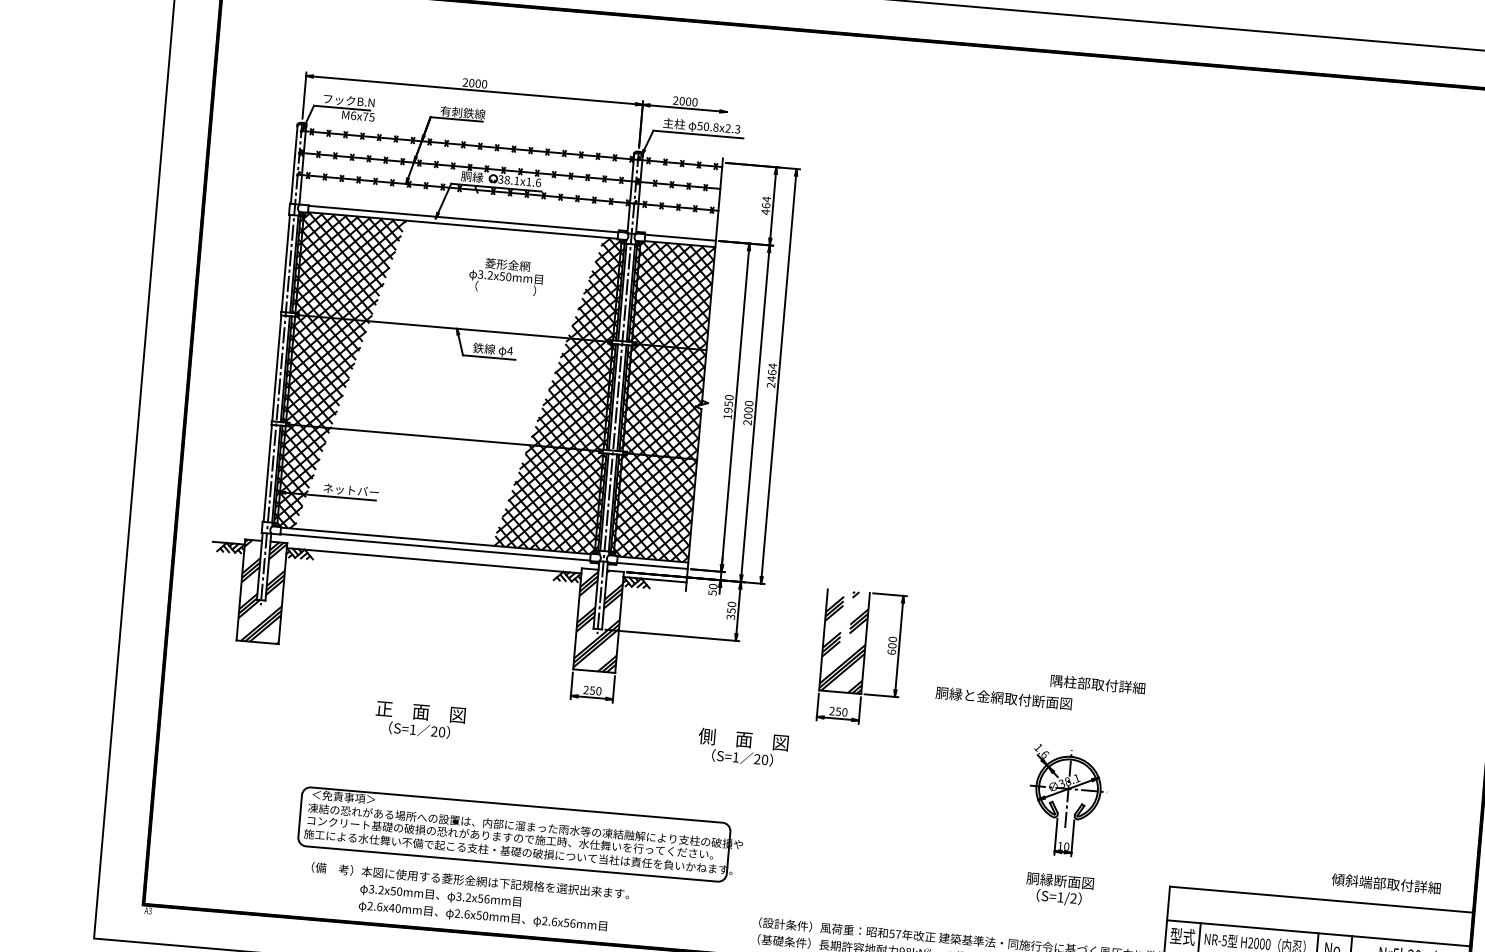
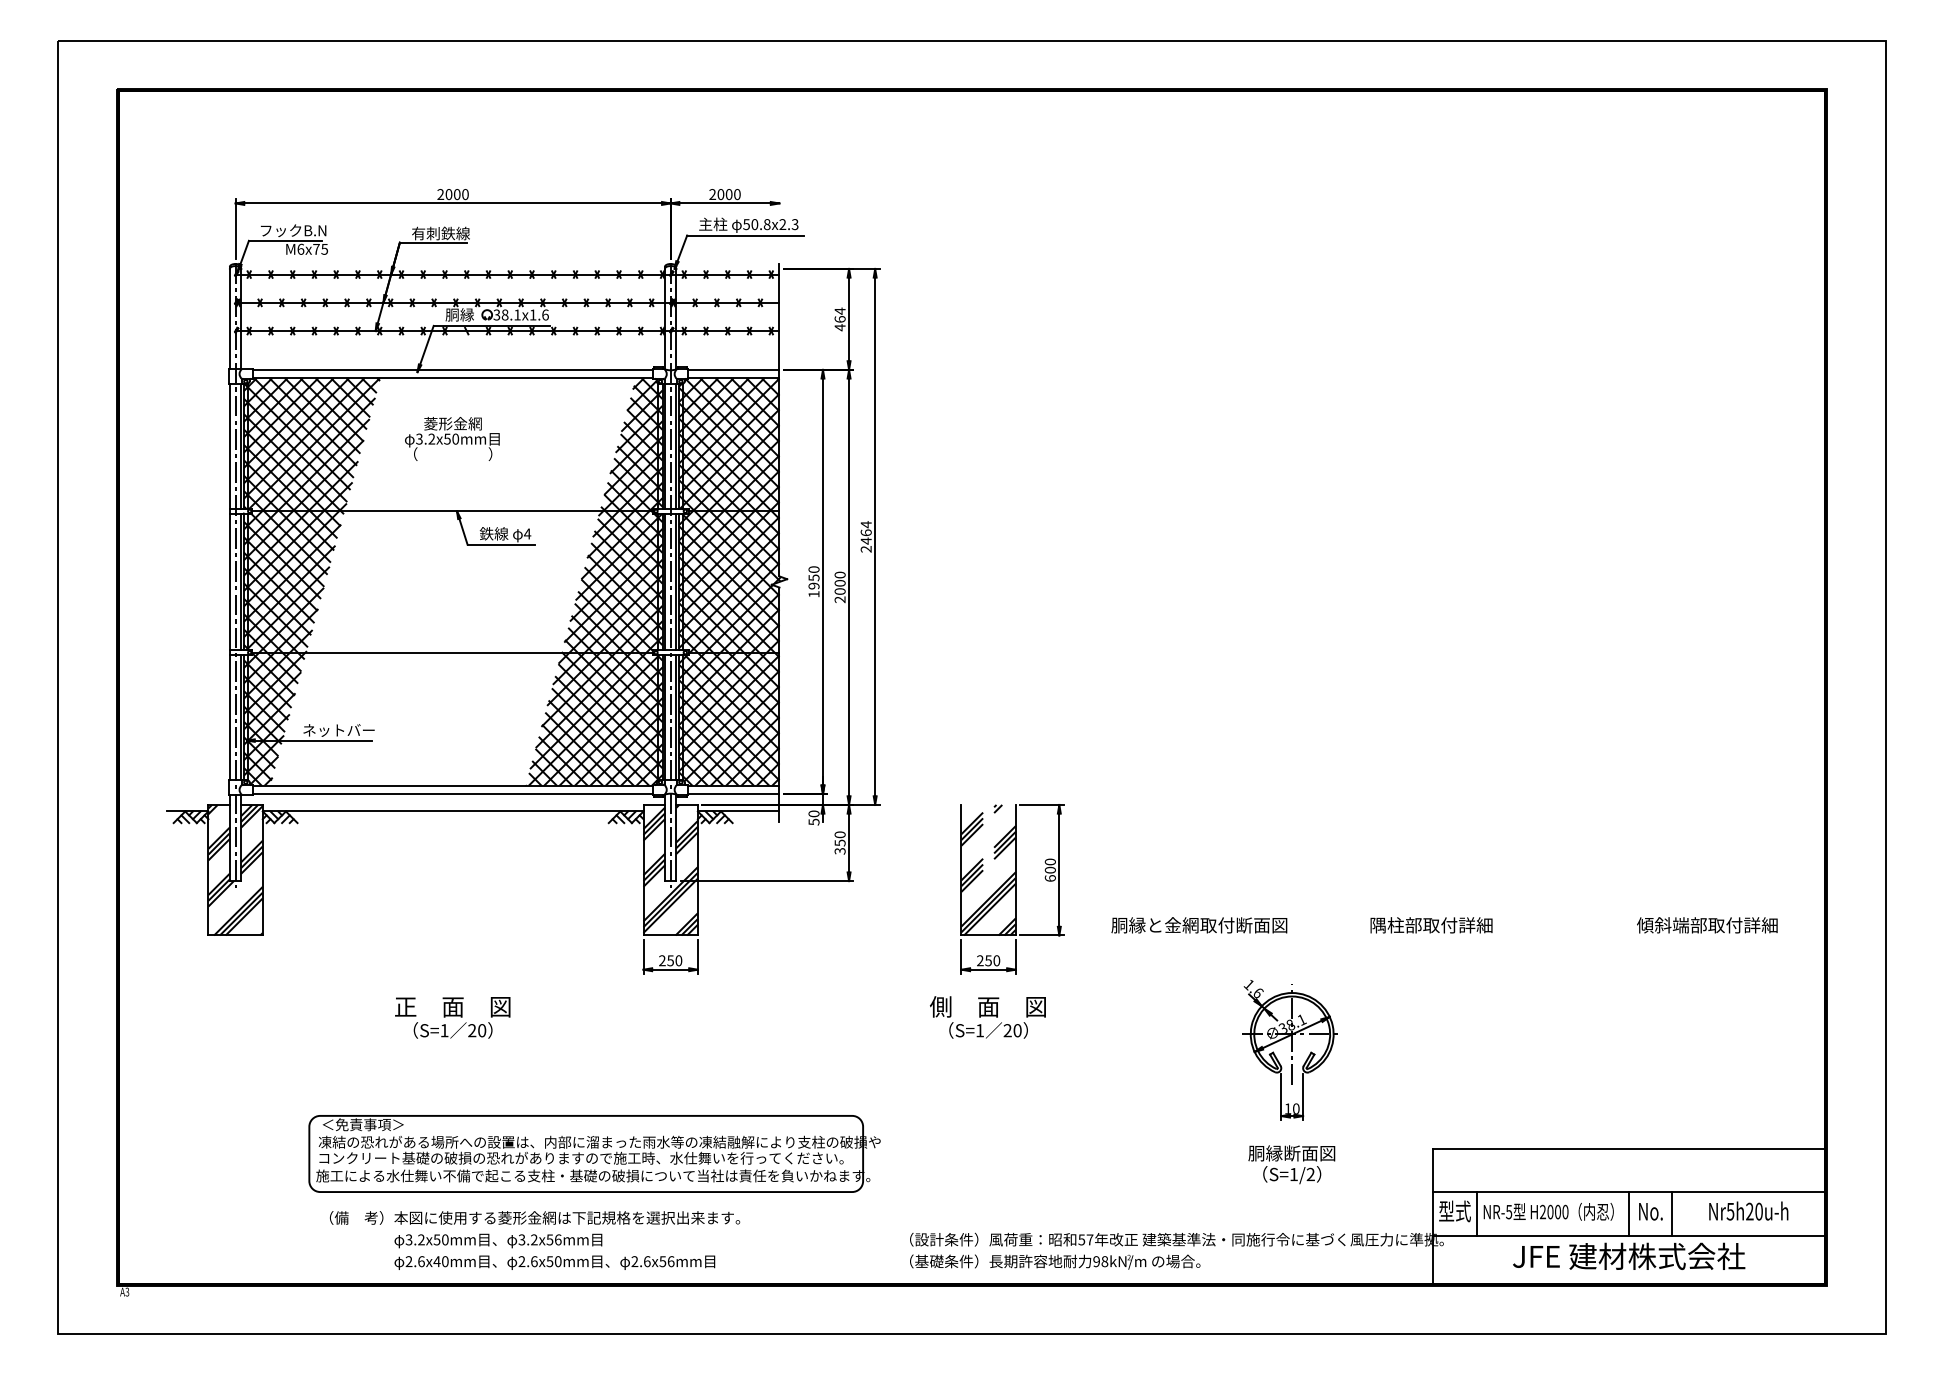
text: (506, 276) -> (452, 438), moved
text: (1097, 684) -> (1431, 925), moved
text: (742, 747) -> (987, 1017), moved
text: (1386, 884) -> (1707, 925), moved

